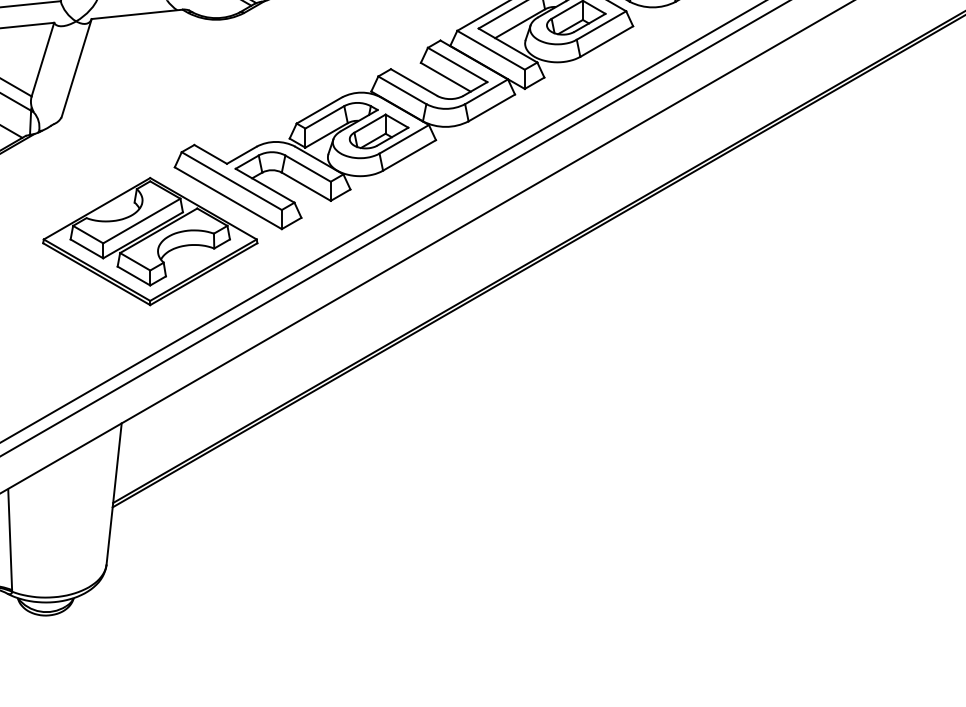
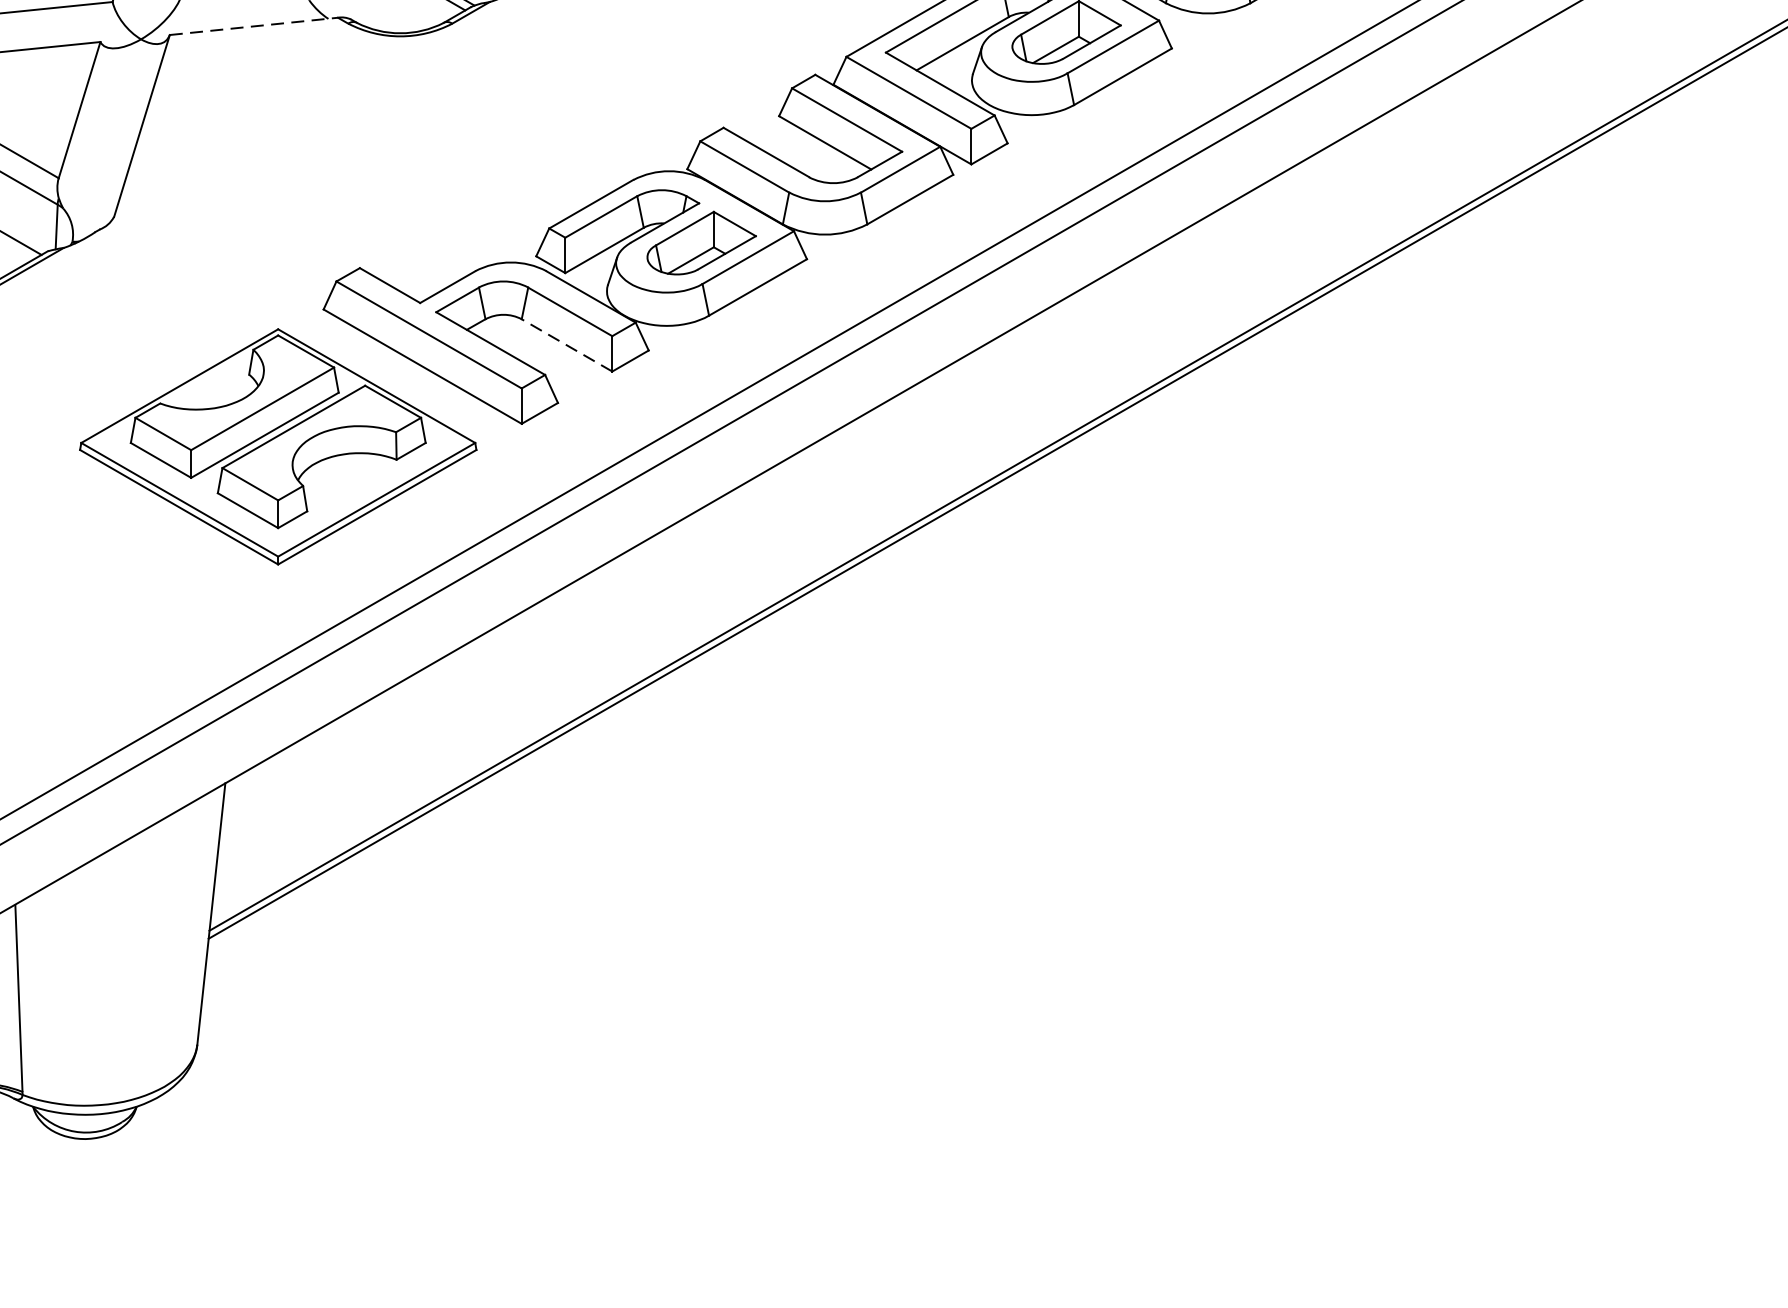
line: (137, 14) -> (254, 26), solid -> dashed
line: (305, 186) -> (565, 344), solid -> dashed

